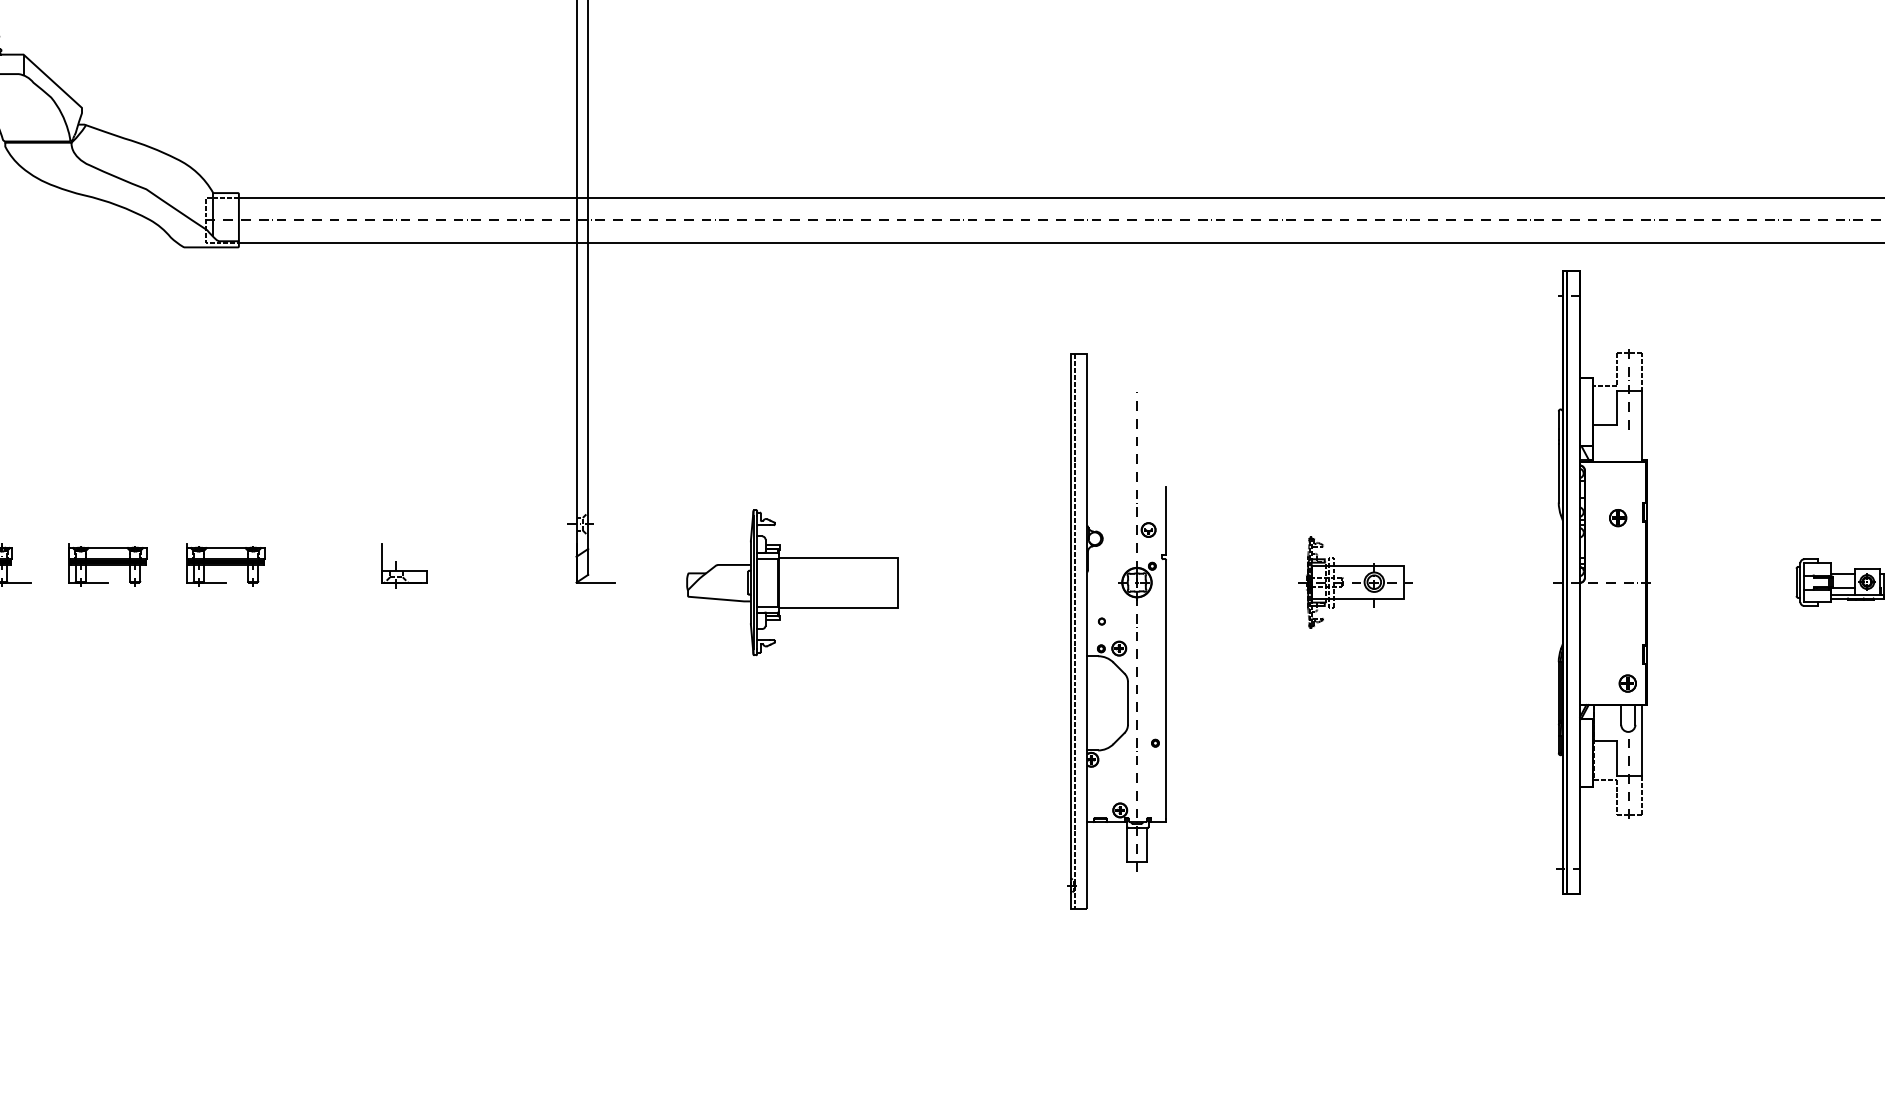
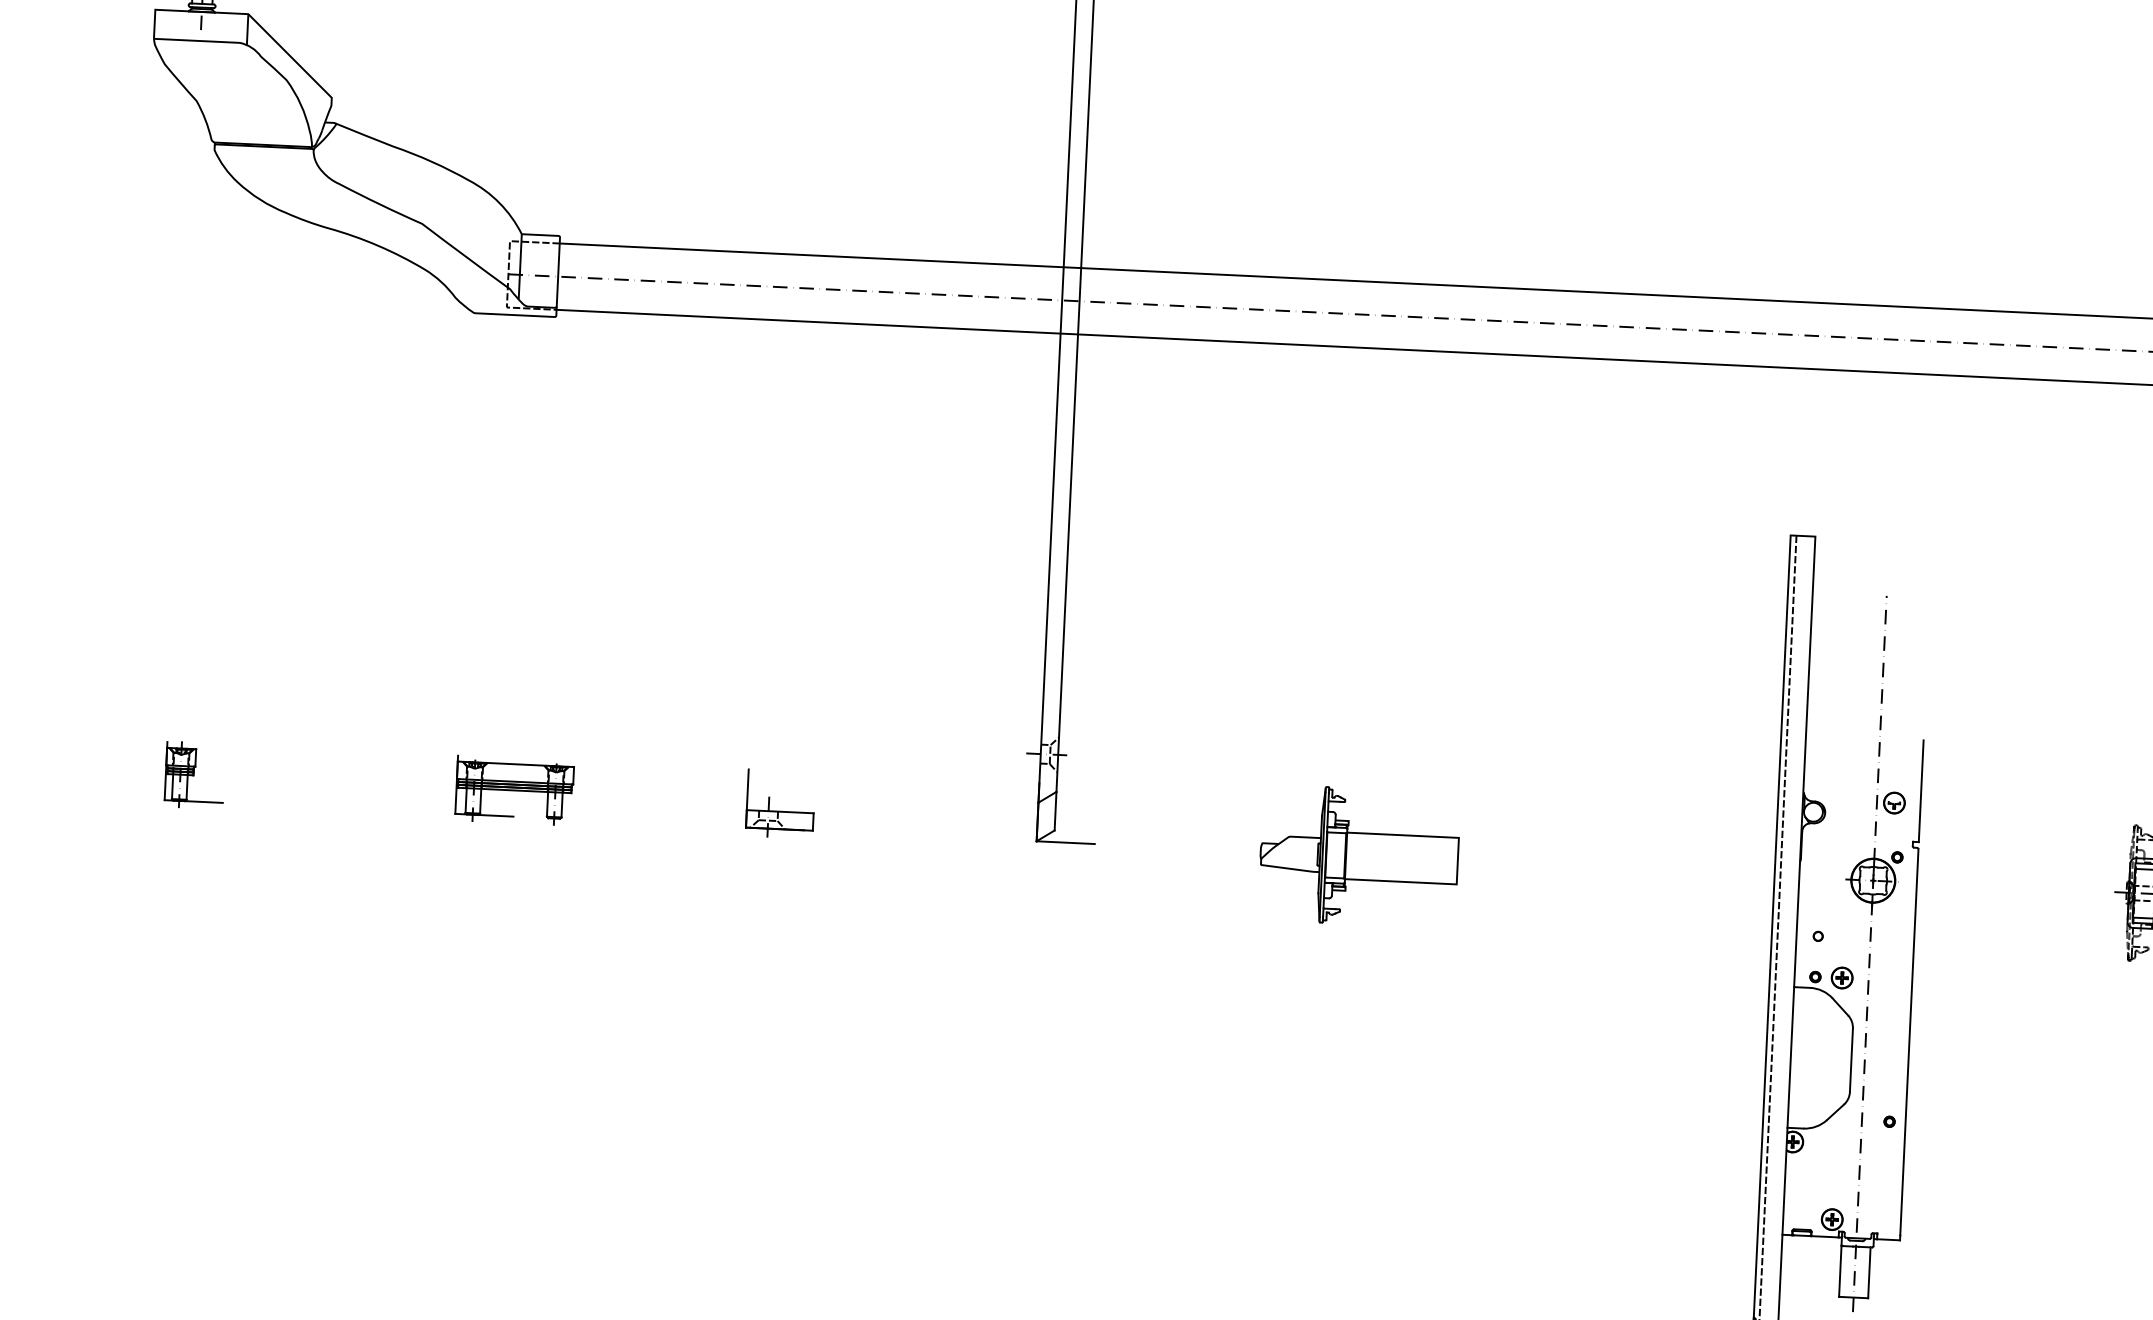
part: (107, 564) -> (337, 781), removed
part: (792, 582) -> (1359, 856), size x0.62

